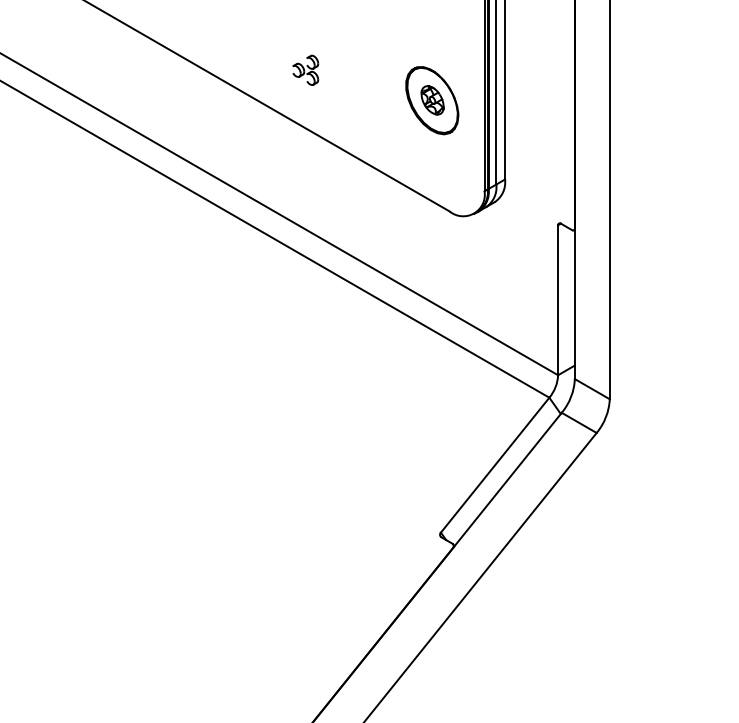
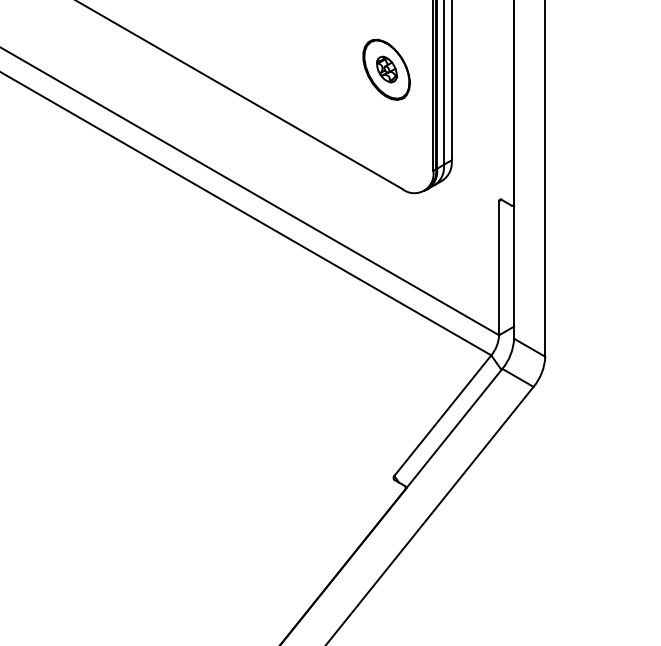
part: (305, 70) -> (273, 62), removed
part: (432, 100) -> (386, 69), moved

